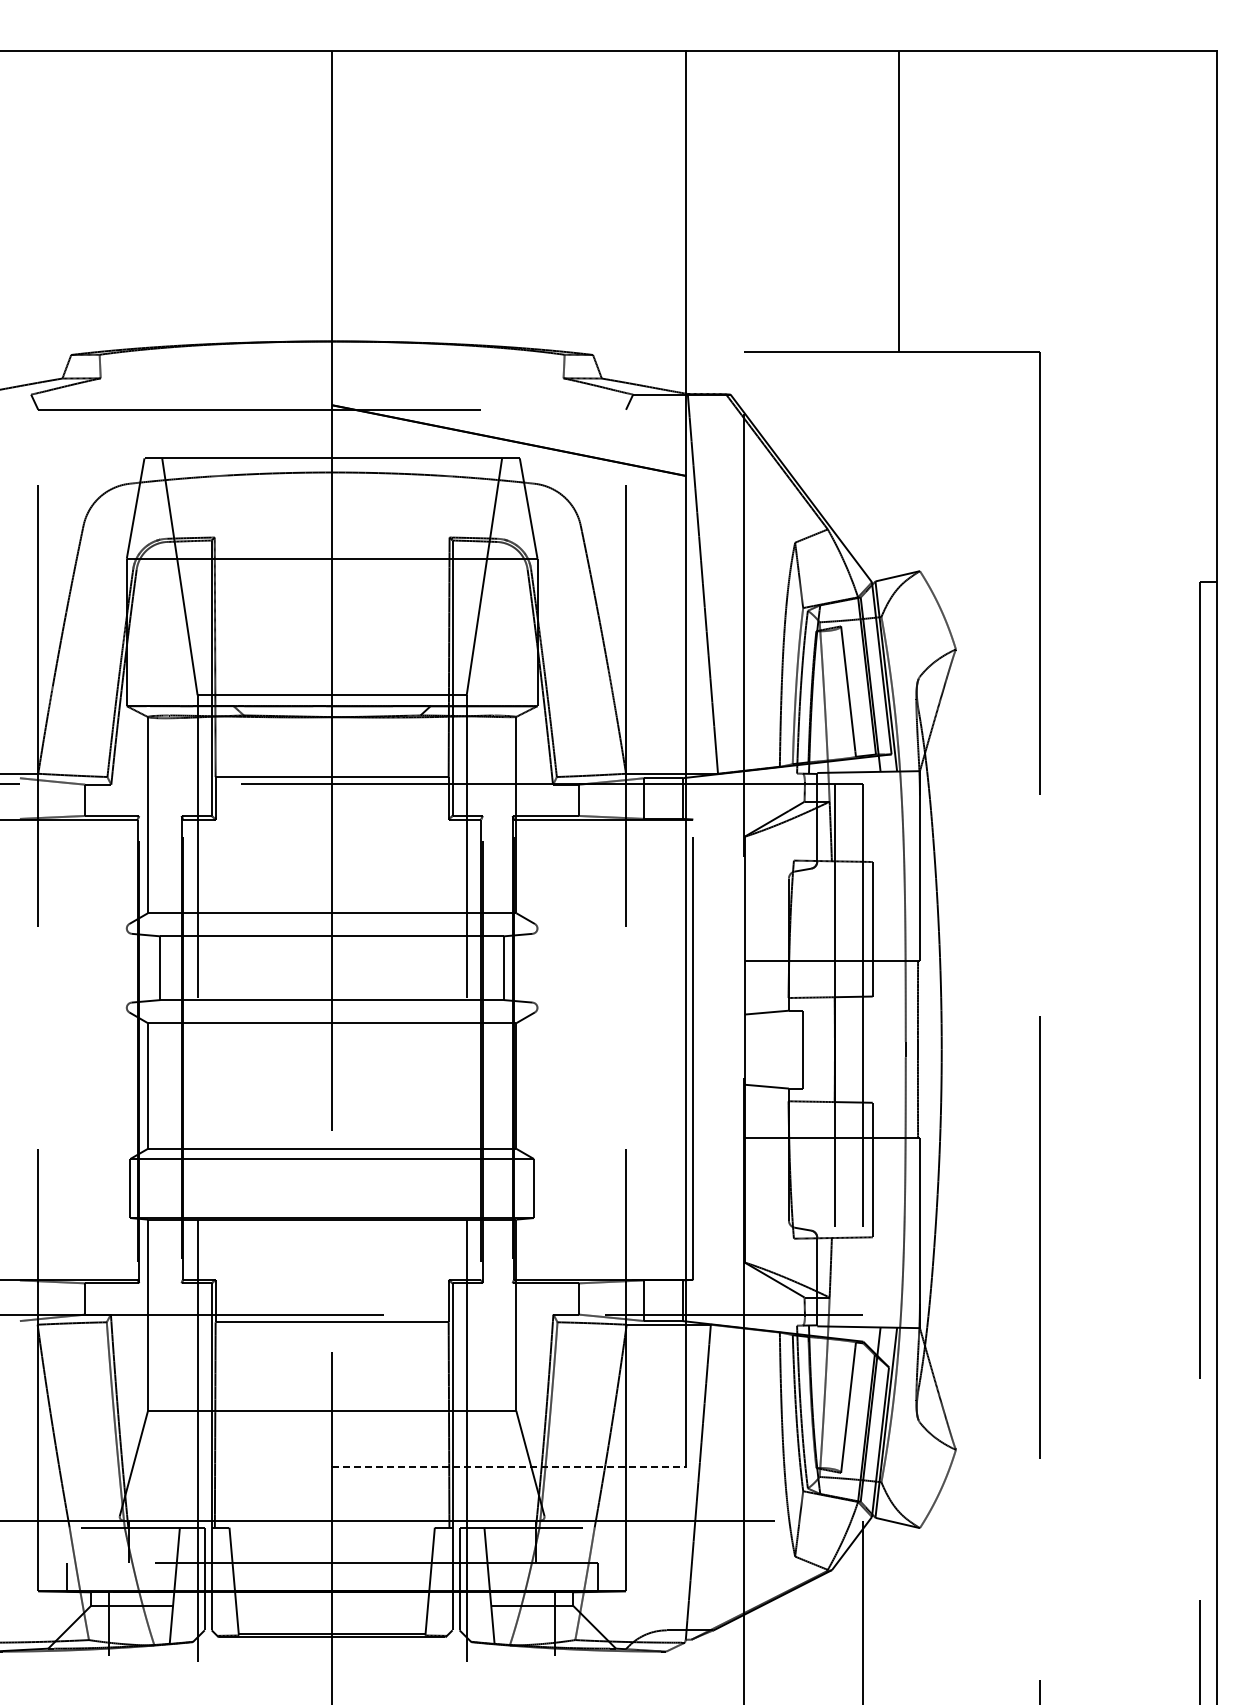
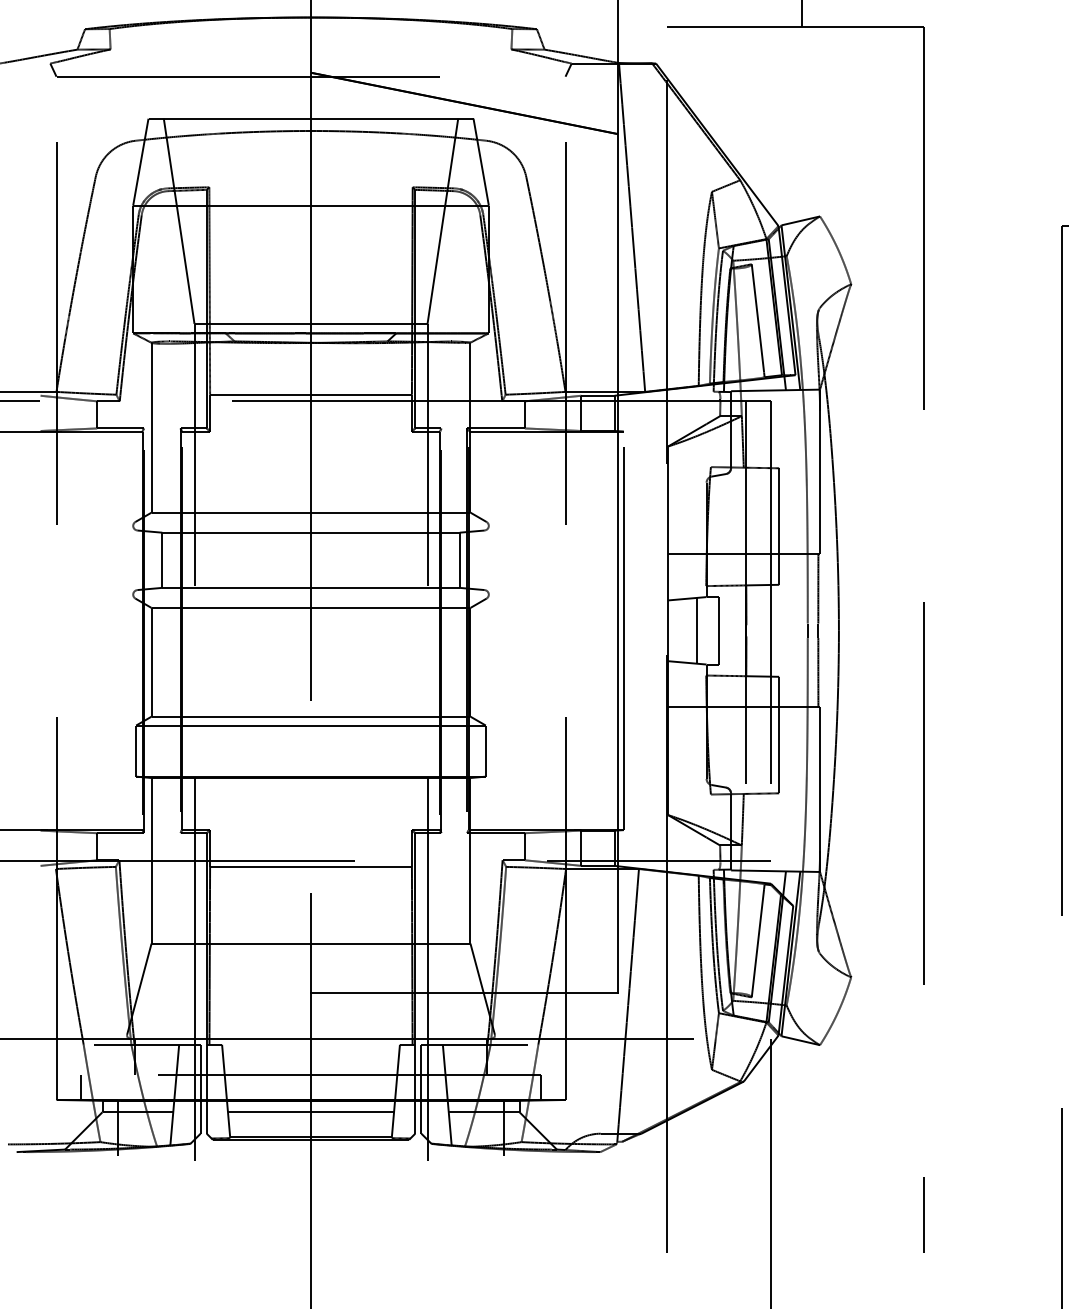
line: (778, 1049) -> (697, 630), added
line: (509, 1467) -> (464, 992), dashed -> solid
line: (332, 1605) -> (311, 1112), added

